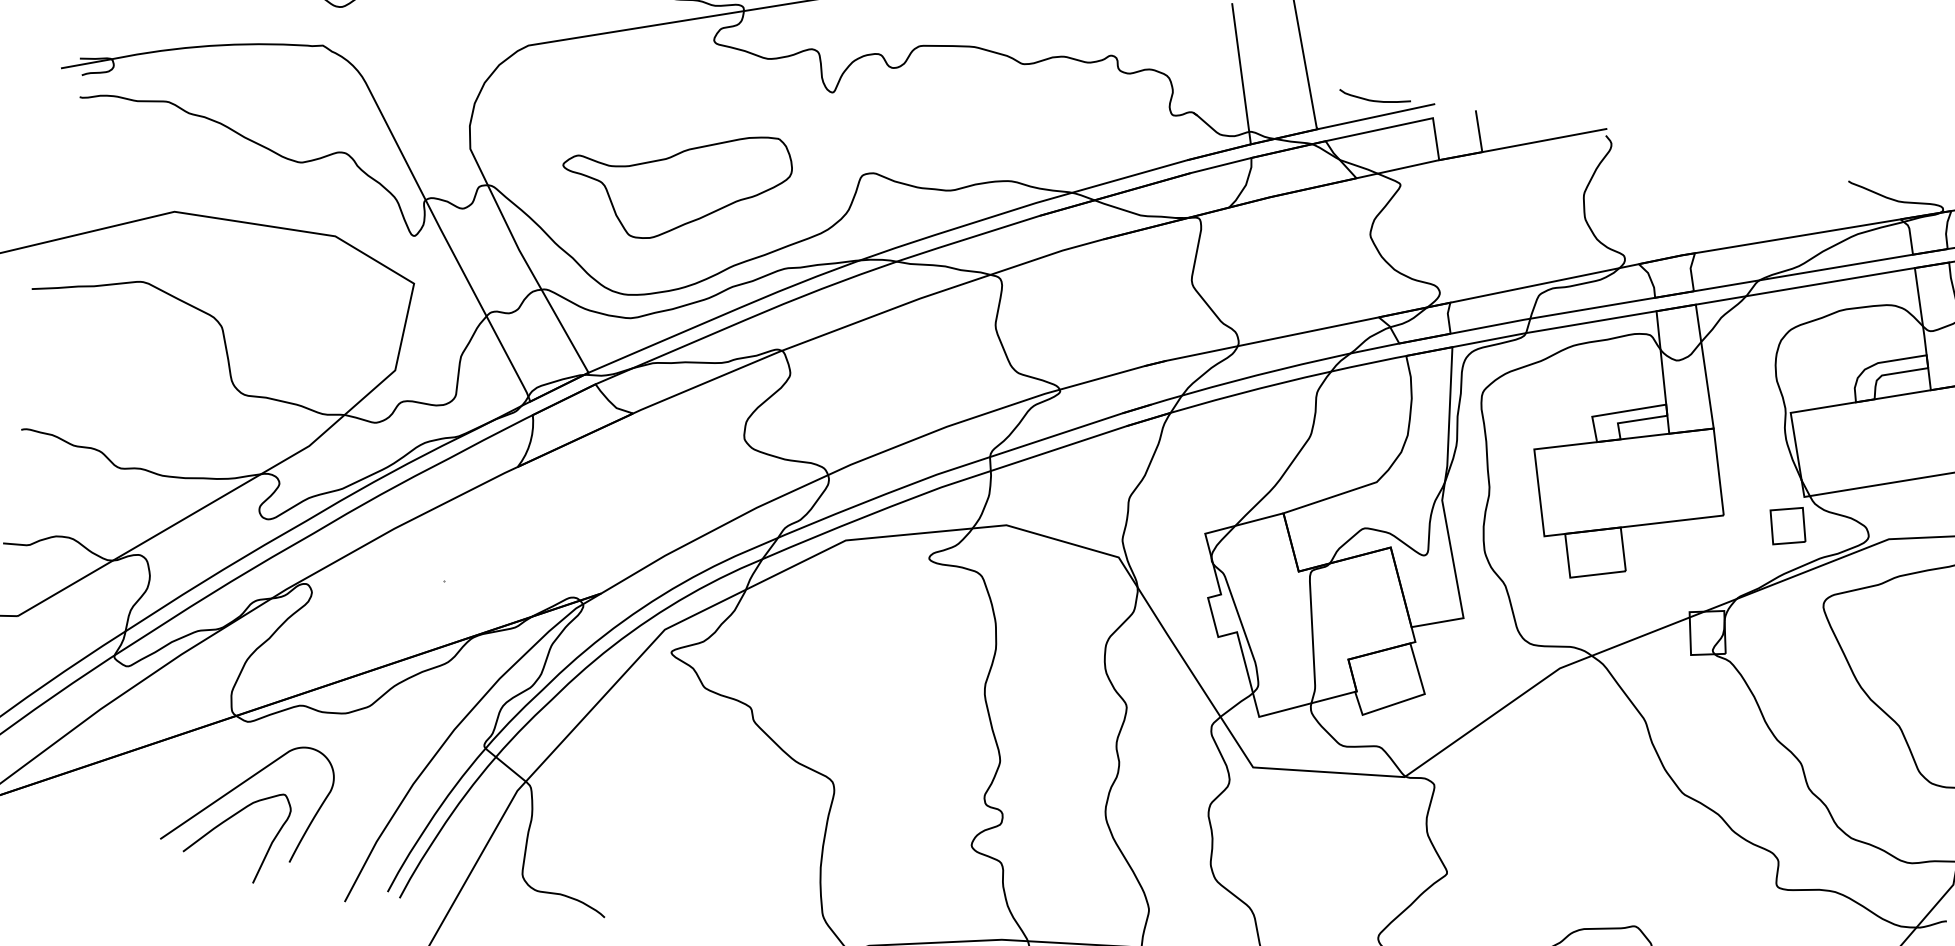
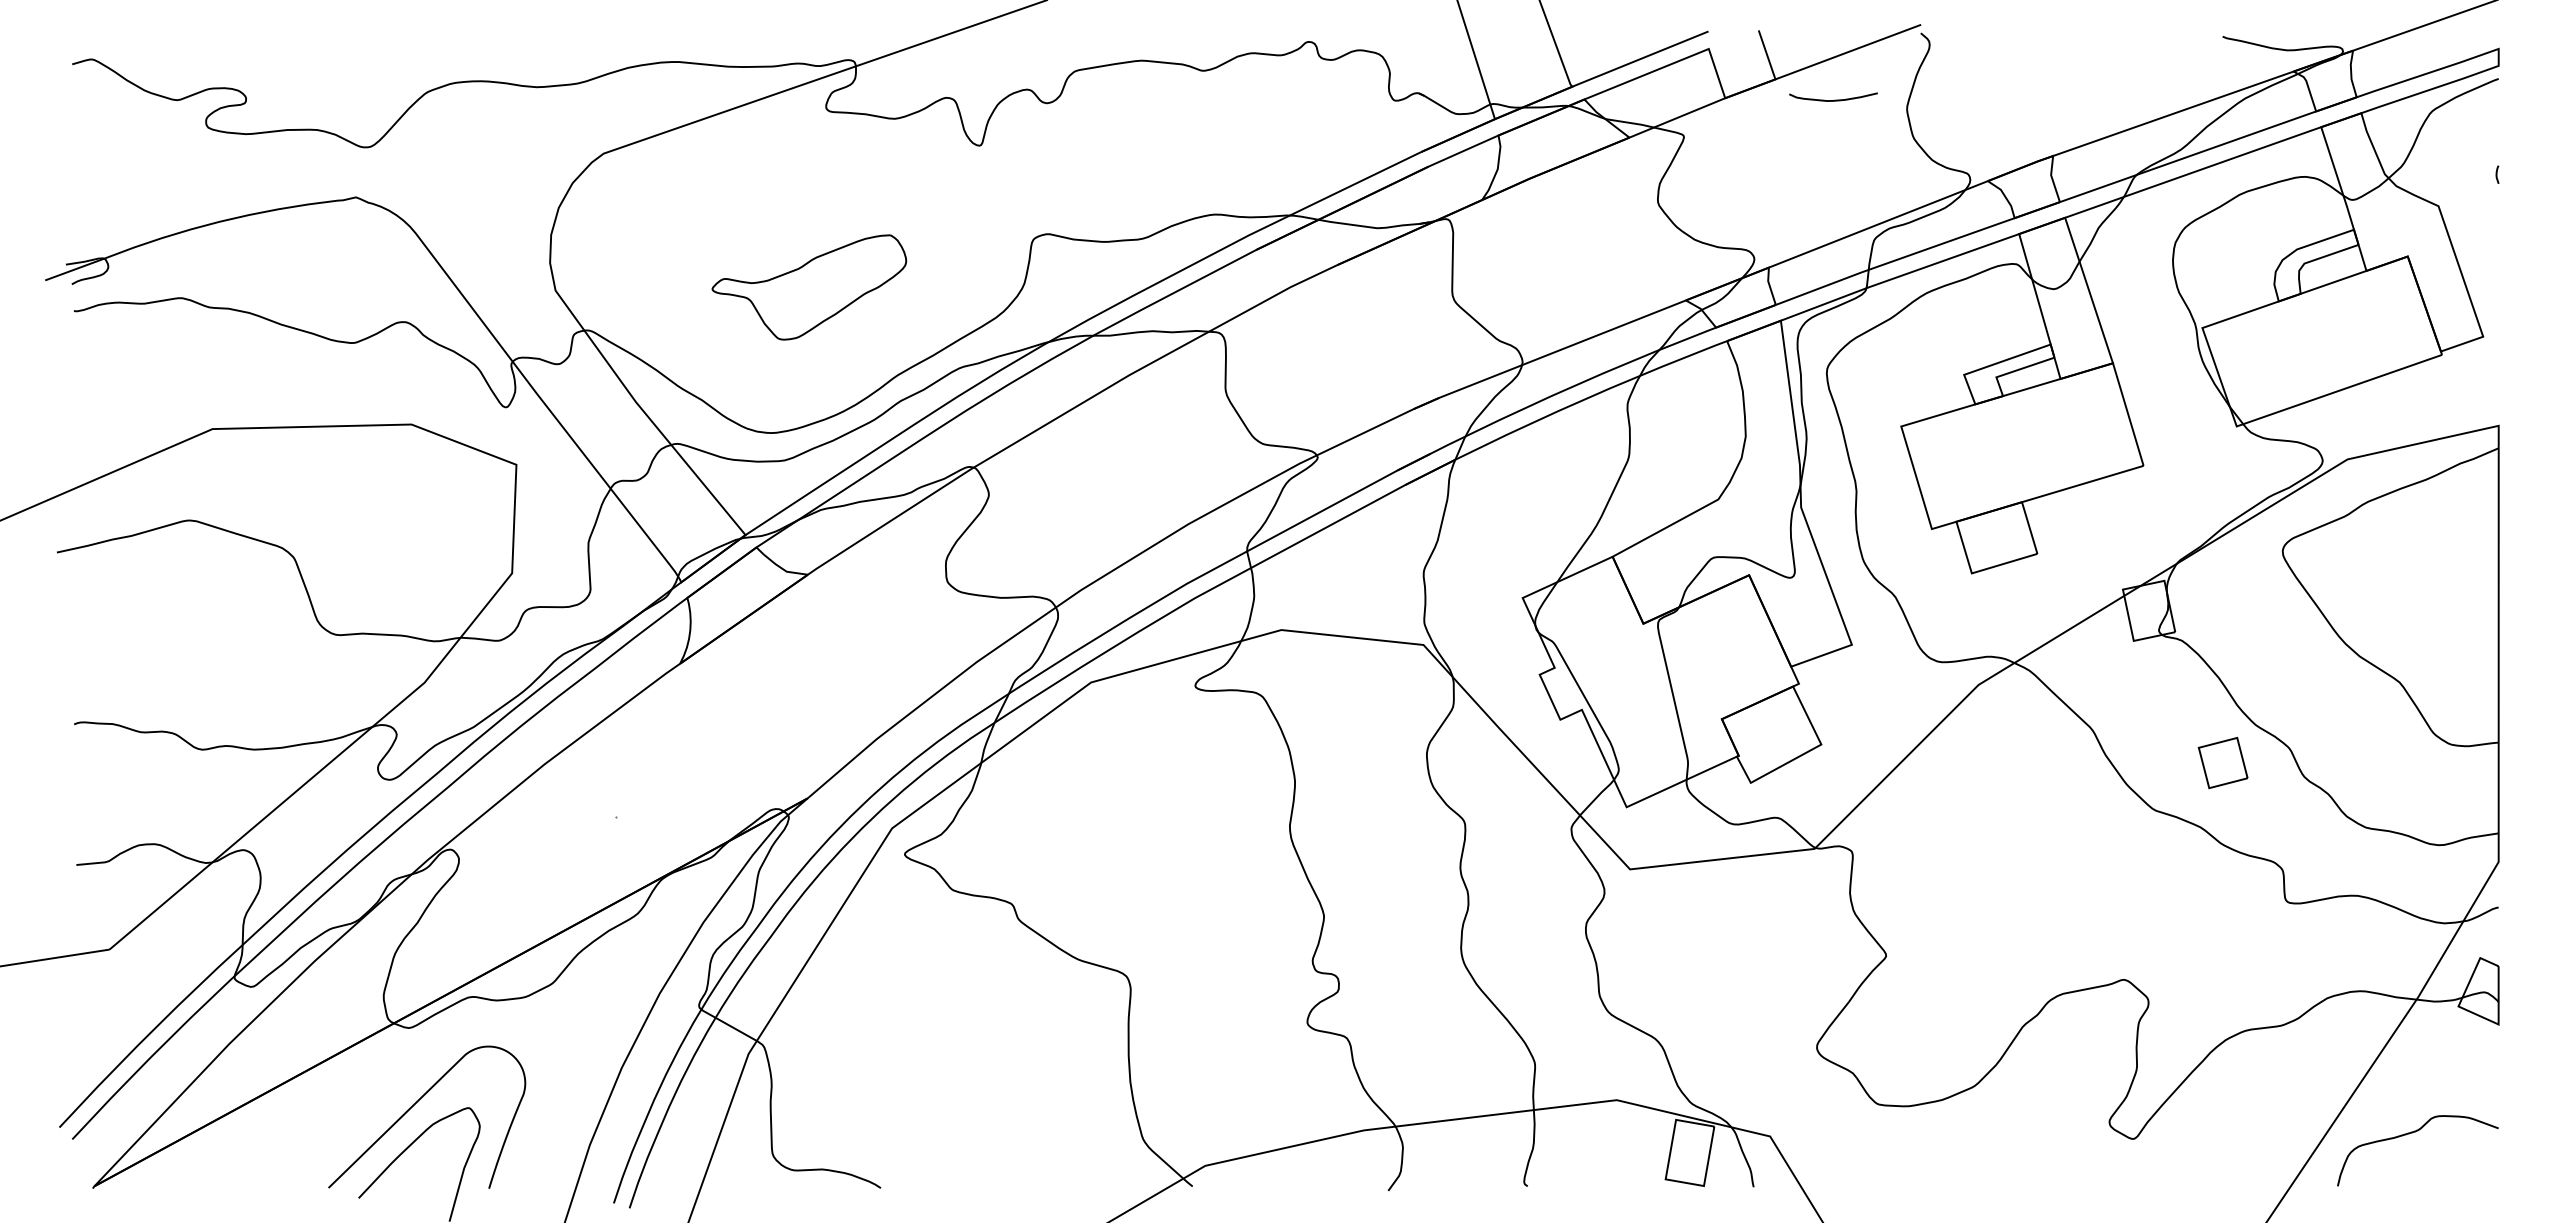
curve: (1375, 100) -> (1834, 99), moved
part: (675, 182) -> (809, 287), size x0.7
part: (1787, 525) -> (2222, 762), moved

